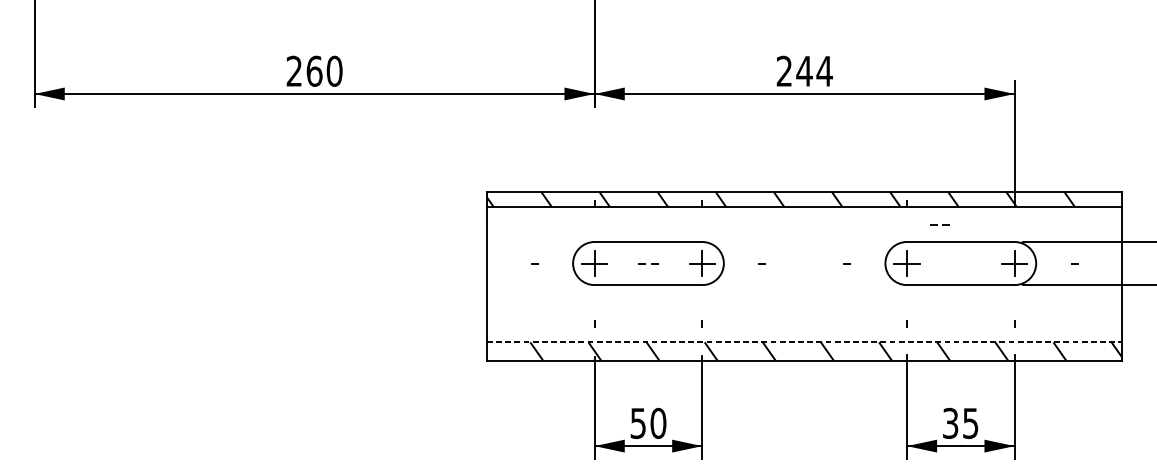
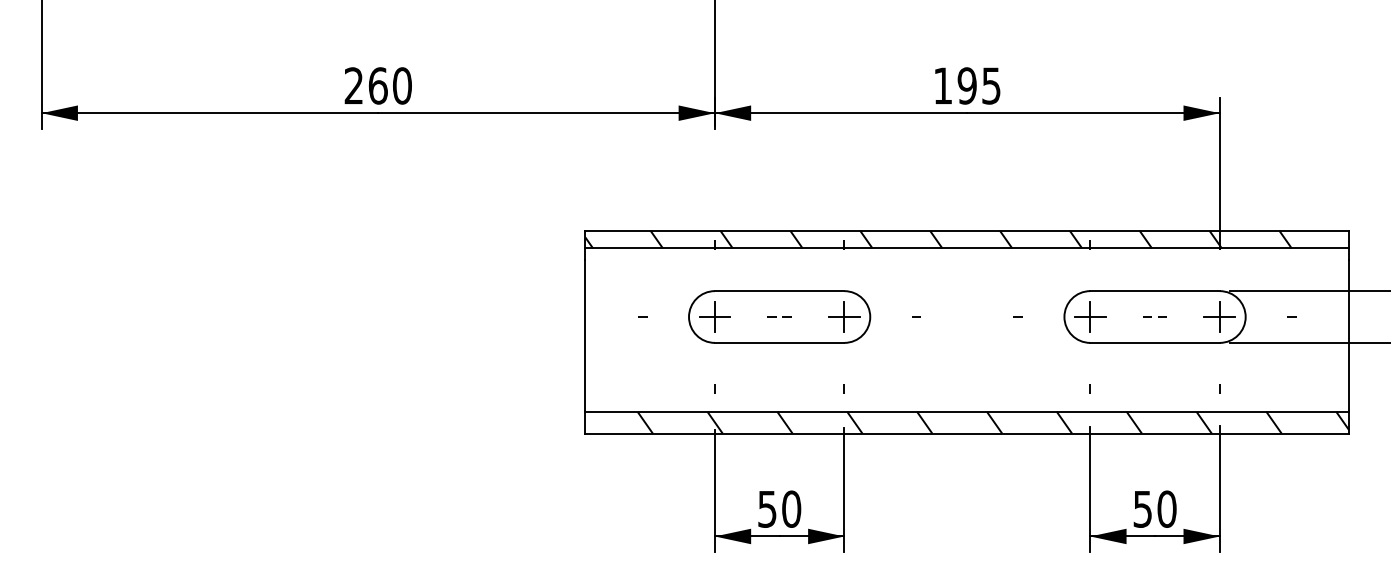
text: (804, 70) -> (967, 85), 244 -> 195
line: (937, 224) -> (1151, 316), moved
line: (804, 342) -> (967, 411), dashed -> solid
text: (961, 422) -> (1155, 508), 35 -> 50

